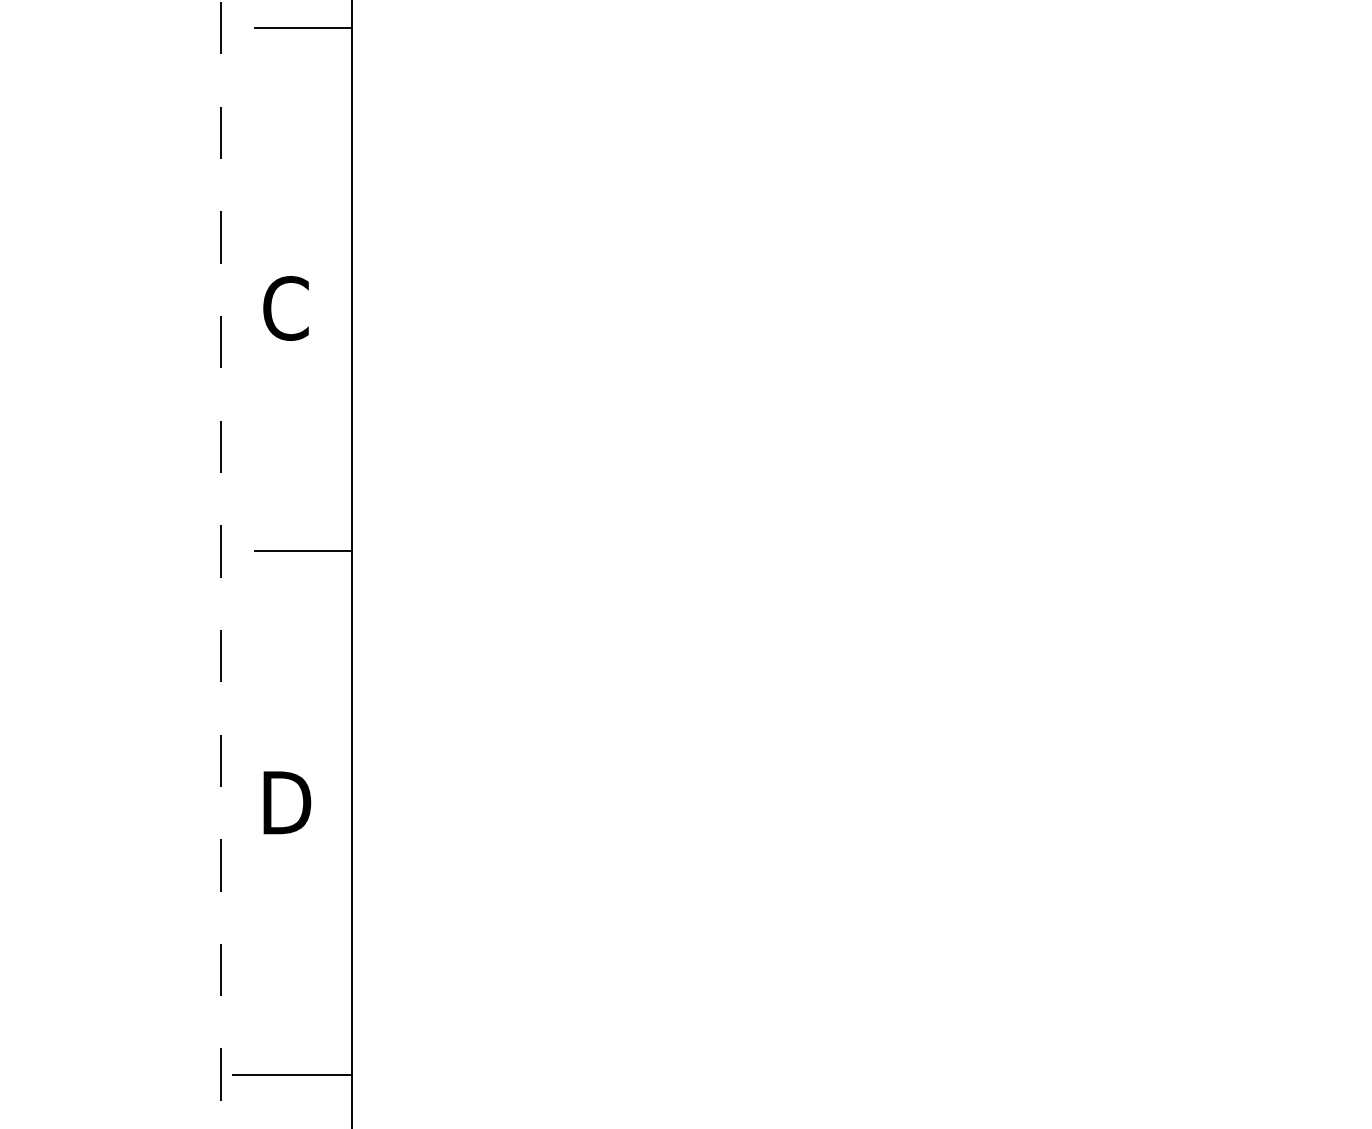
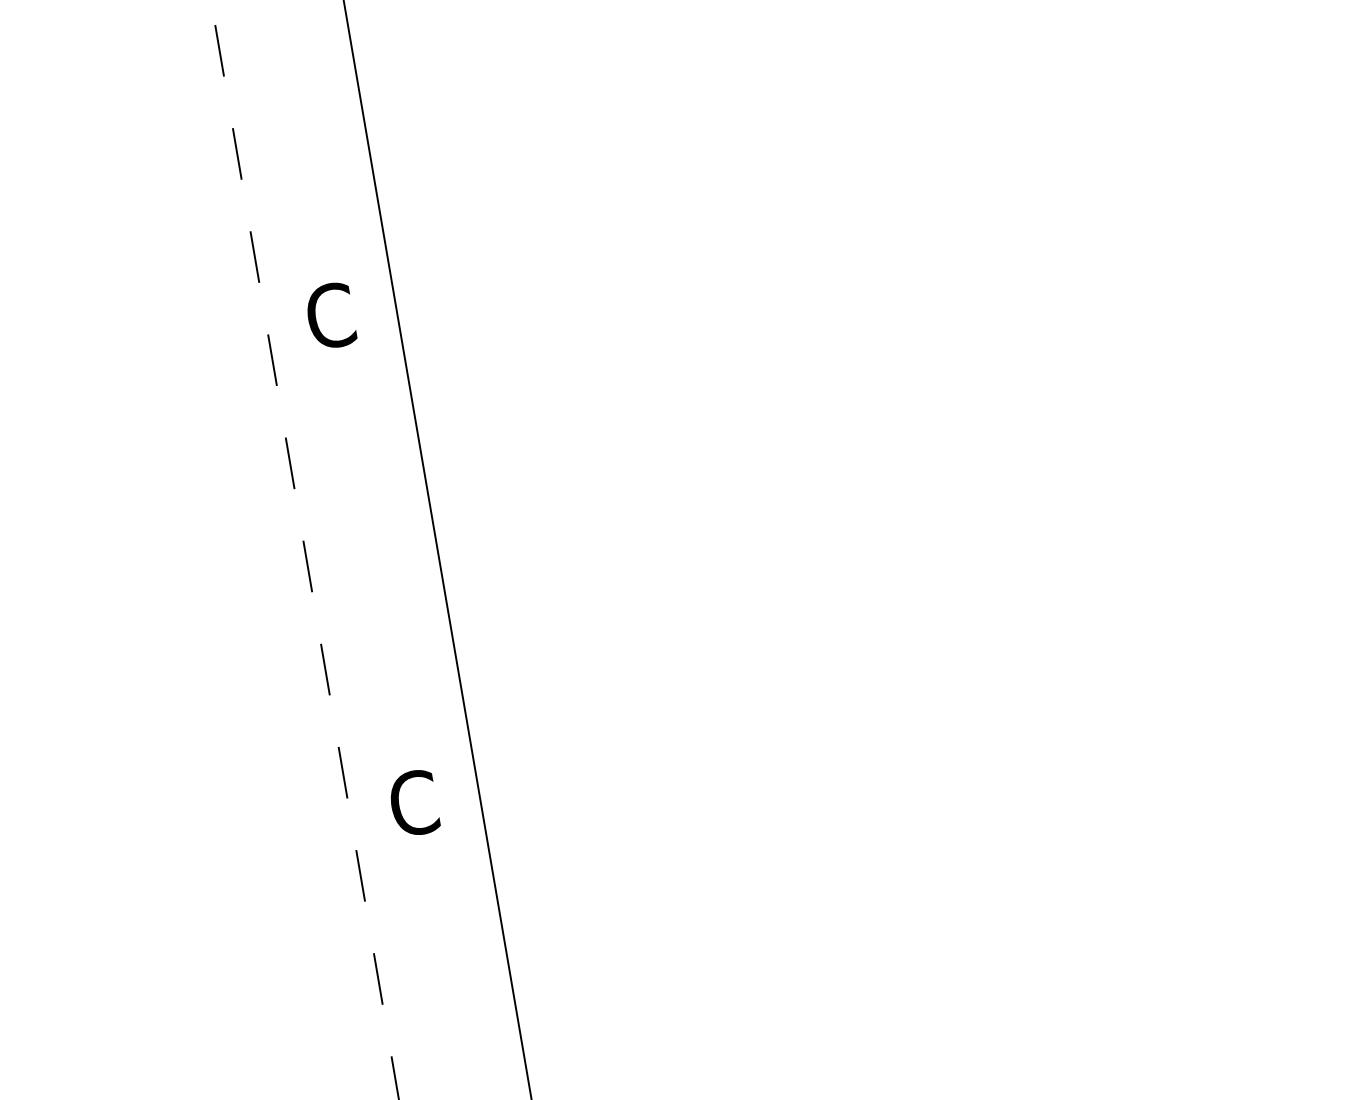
line: (303, 28) -> (300, 37), removed
line: (303, 551) -> (388, 552), removed
text: (287, 802) -> (415, 802), D -> C
line: (291, 1074) -> (465, 1070), removed

